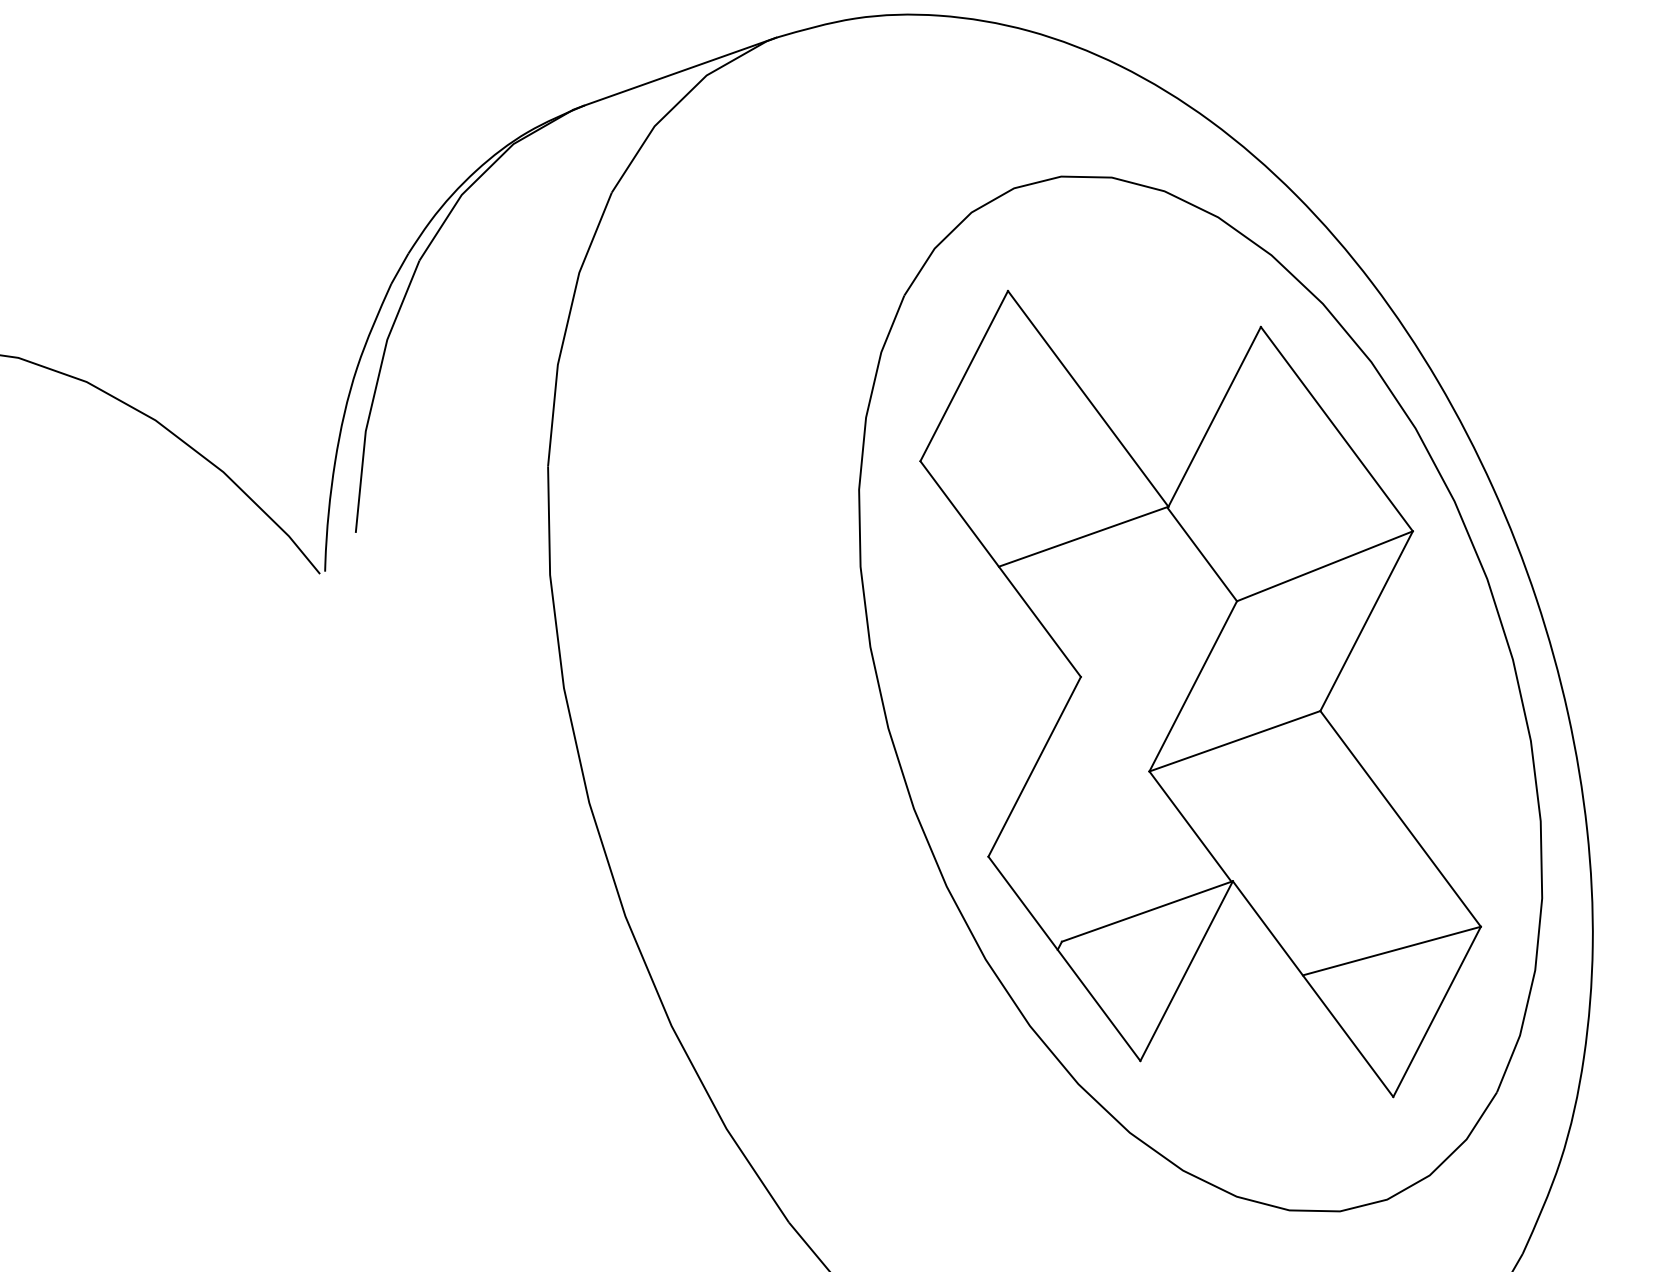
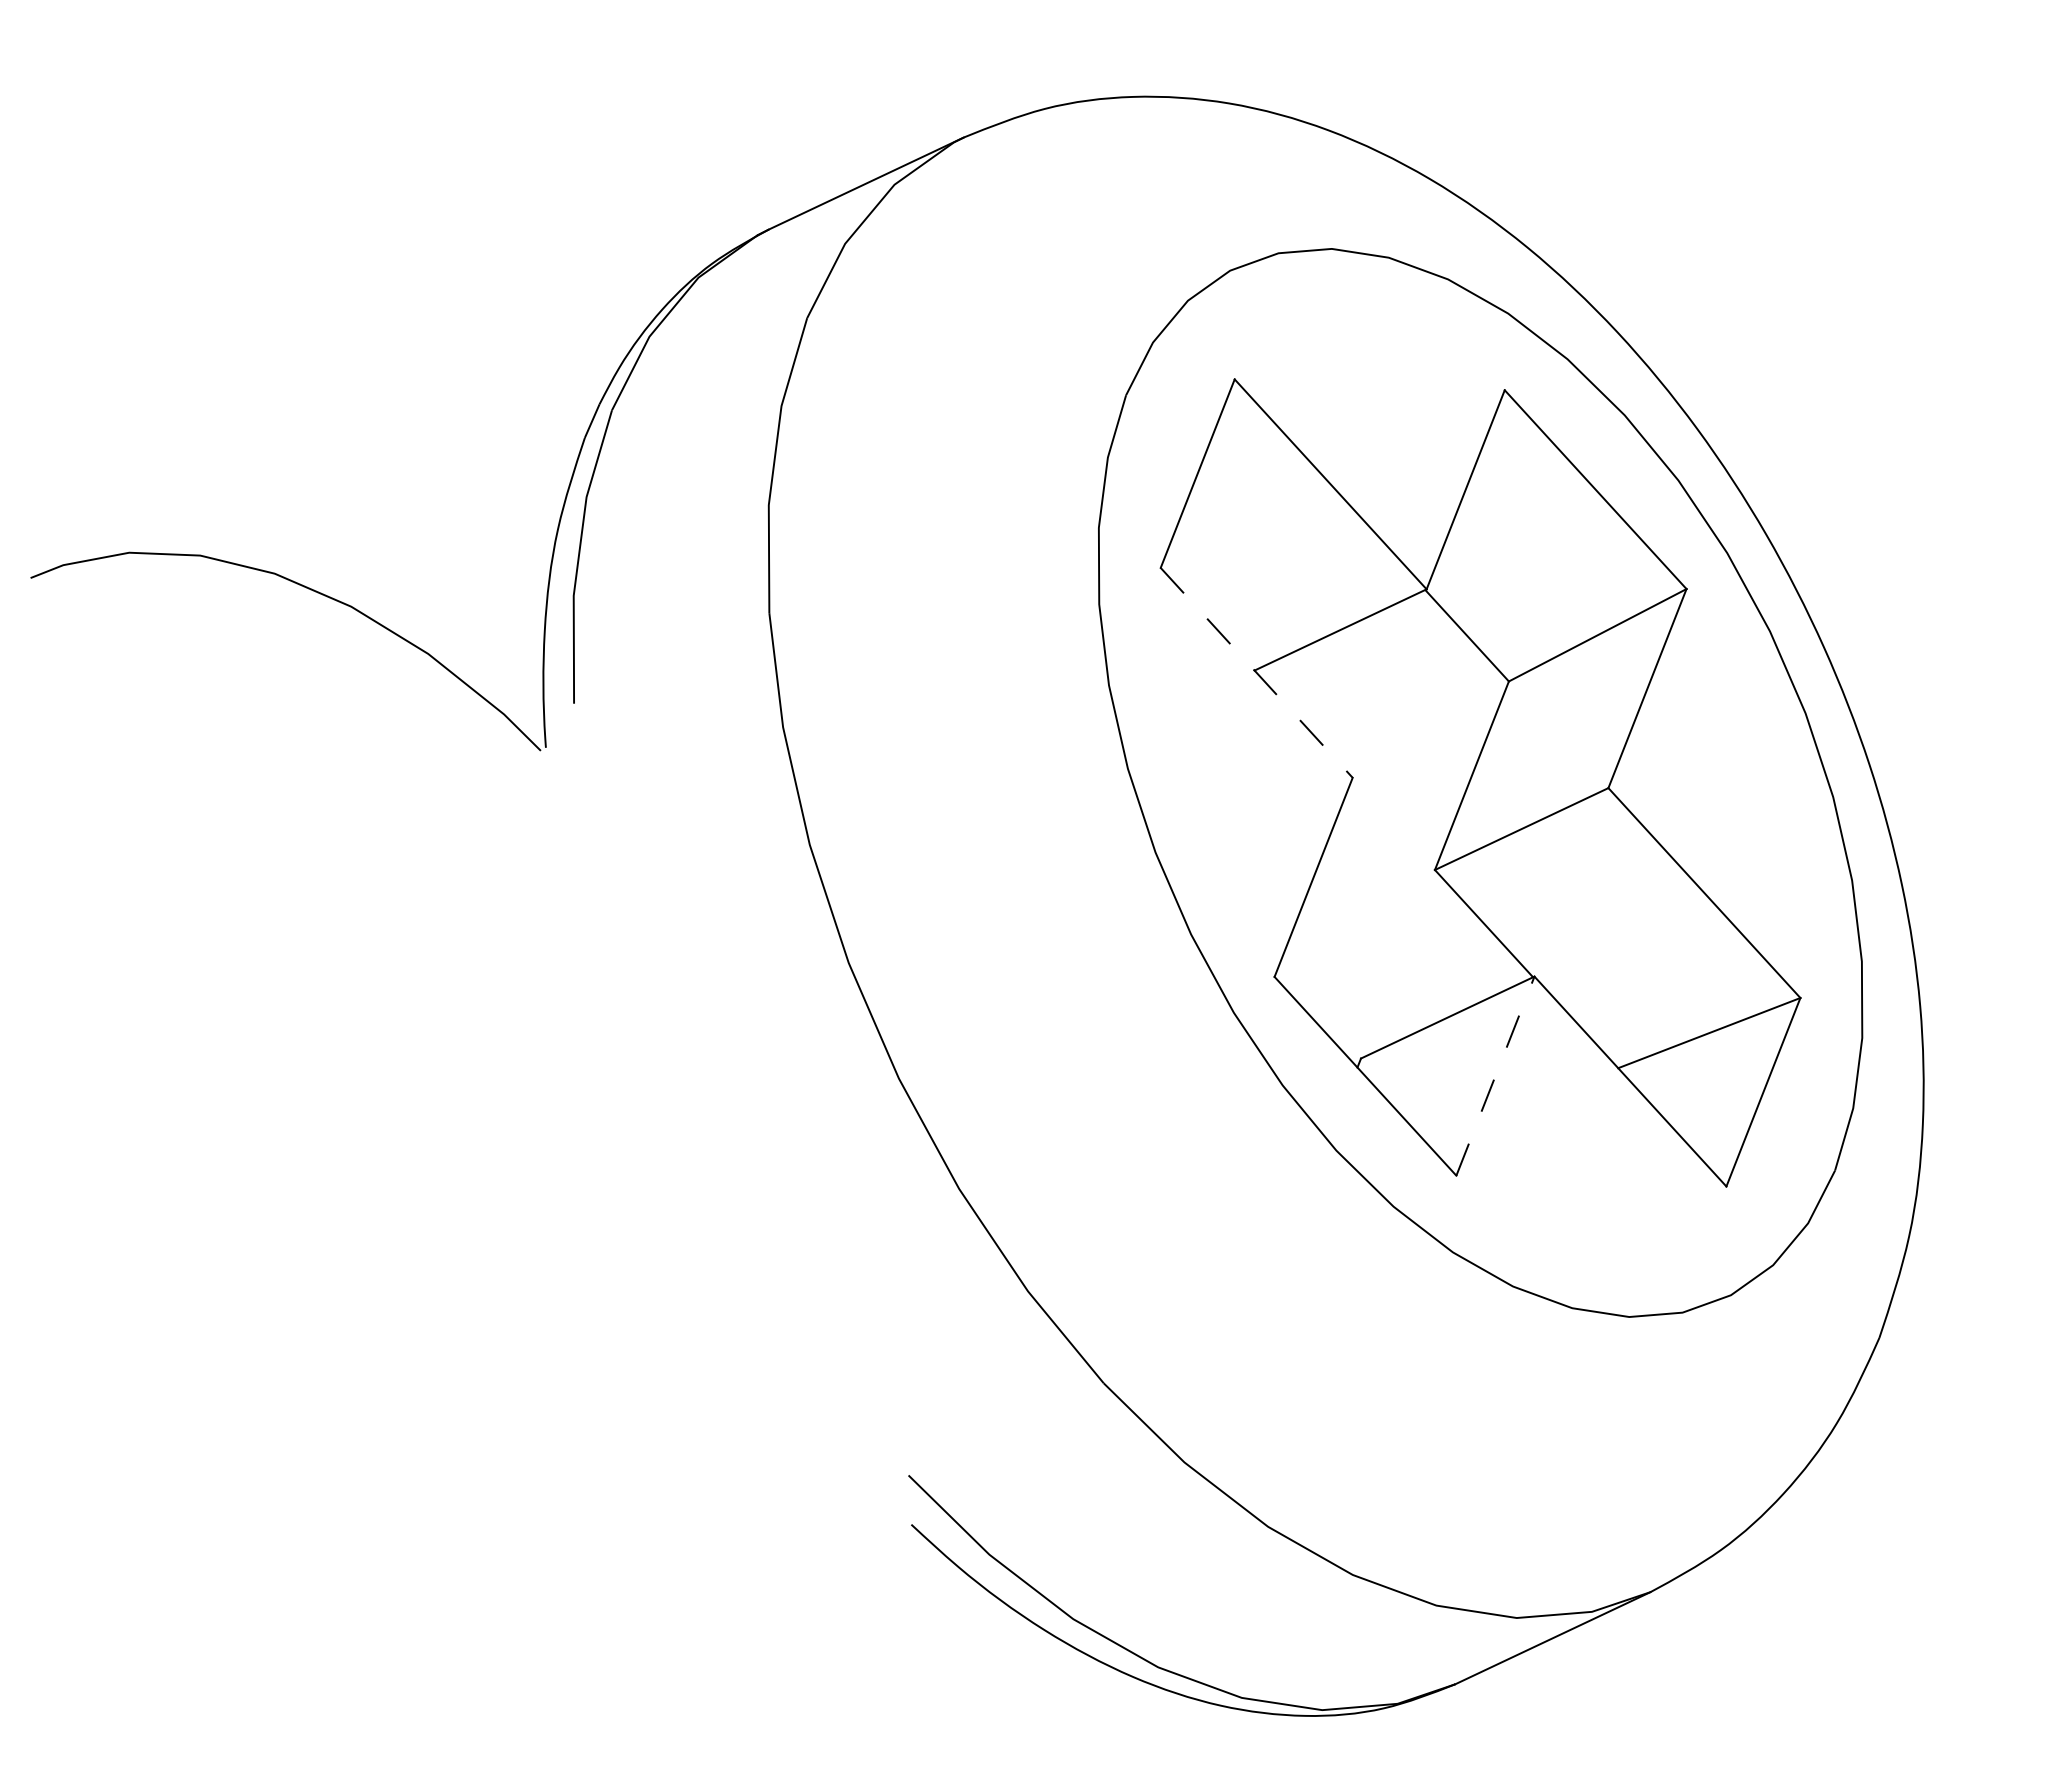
line: (1001, 569) -> (1257, 673), solid -> dashed
line: (1186, 971) -> (1495, 1076), solid -> dashed

